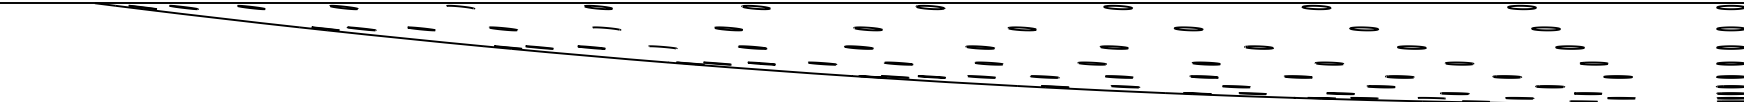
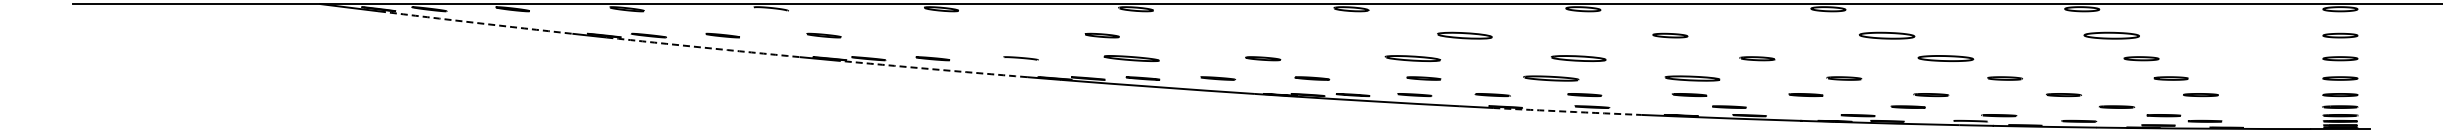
arc: (221, 18) -> (475, 22), solid -> dashed
line: (606, 27) -> (951, 34), removed
part: (868, 28) -> (1274, 35), removed
part: (1021, 28) -> (1464, 35), size x1.6
part: (1364, 28) -> (1887, 35), size x1.6
part: (1545, 28) -> (2111, 35), size x1.6
arc: (405, 38) -> (703, 47), solid -> dashed
part: (752, 47) -> (1131, 58), size x1.6
part: (979, 47) -> (1412, 58), size x1.6
part: (1114, 47) -> (1578, 58), size x1.6
part: (1412, 47) -> (1946, 58), size x1.6
arc: (589, 56) -> (930, 69), solid -> dashed
part: (1092, 63) -> (1551, 78), size x1.6
part: (1205, 63) -> (1691, 78), size x1.6
arc: (1105, 90) -> (1567, 111), solid -> dashed

